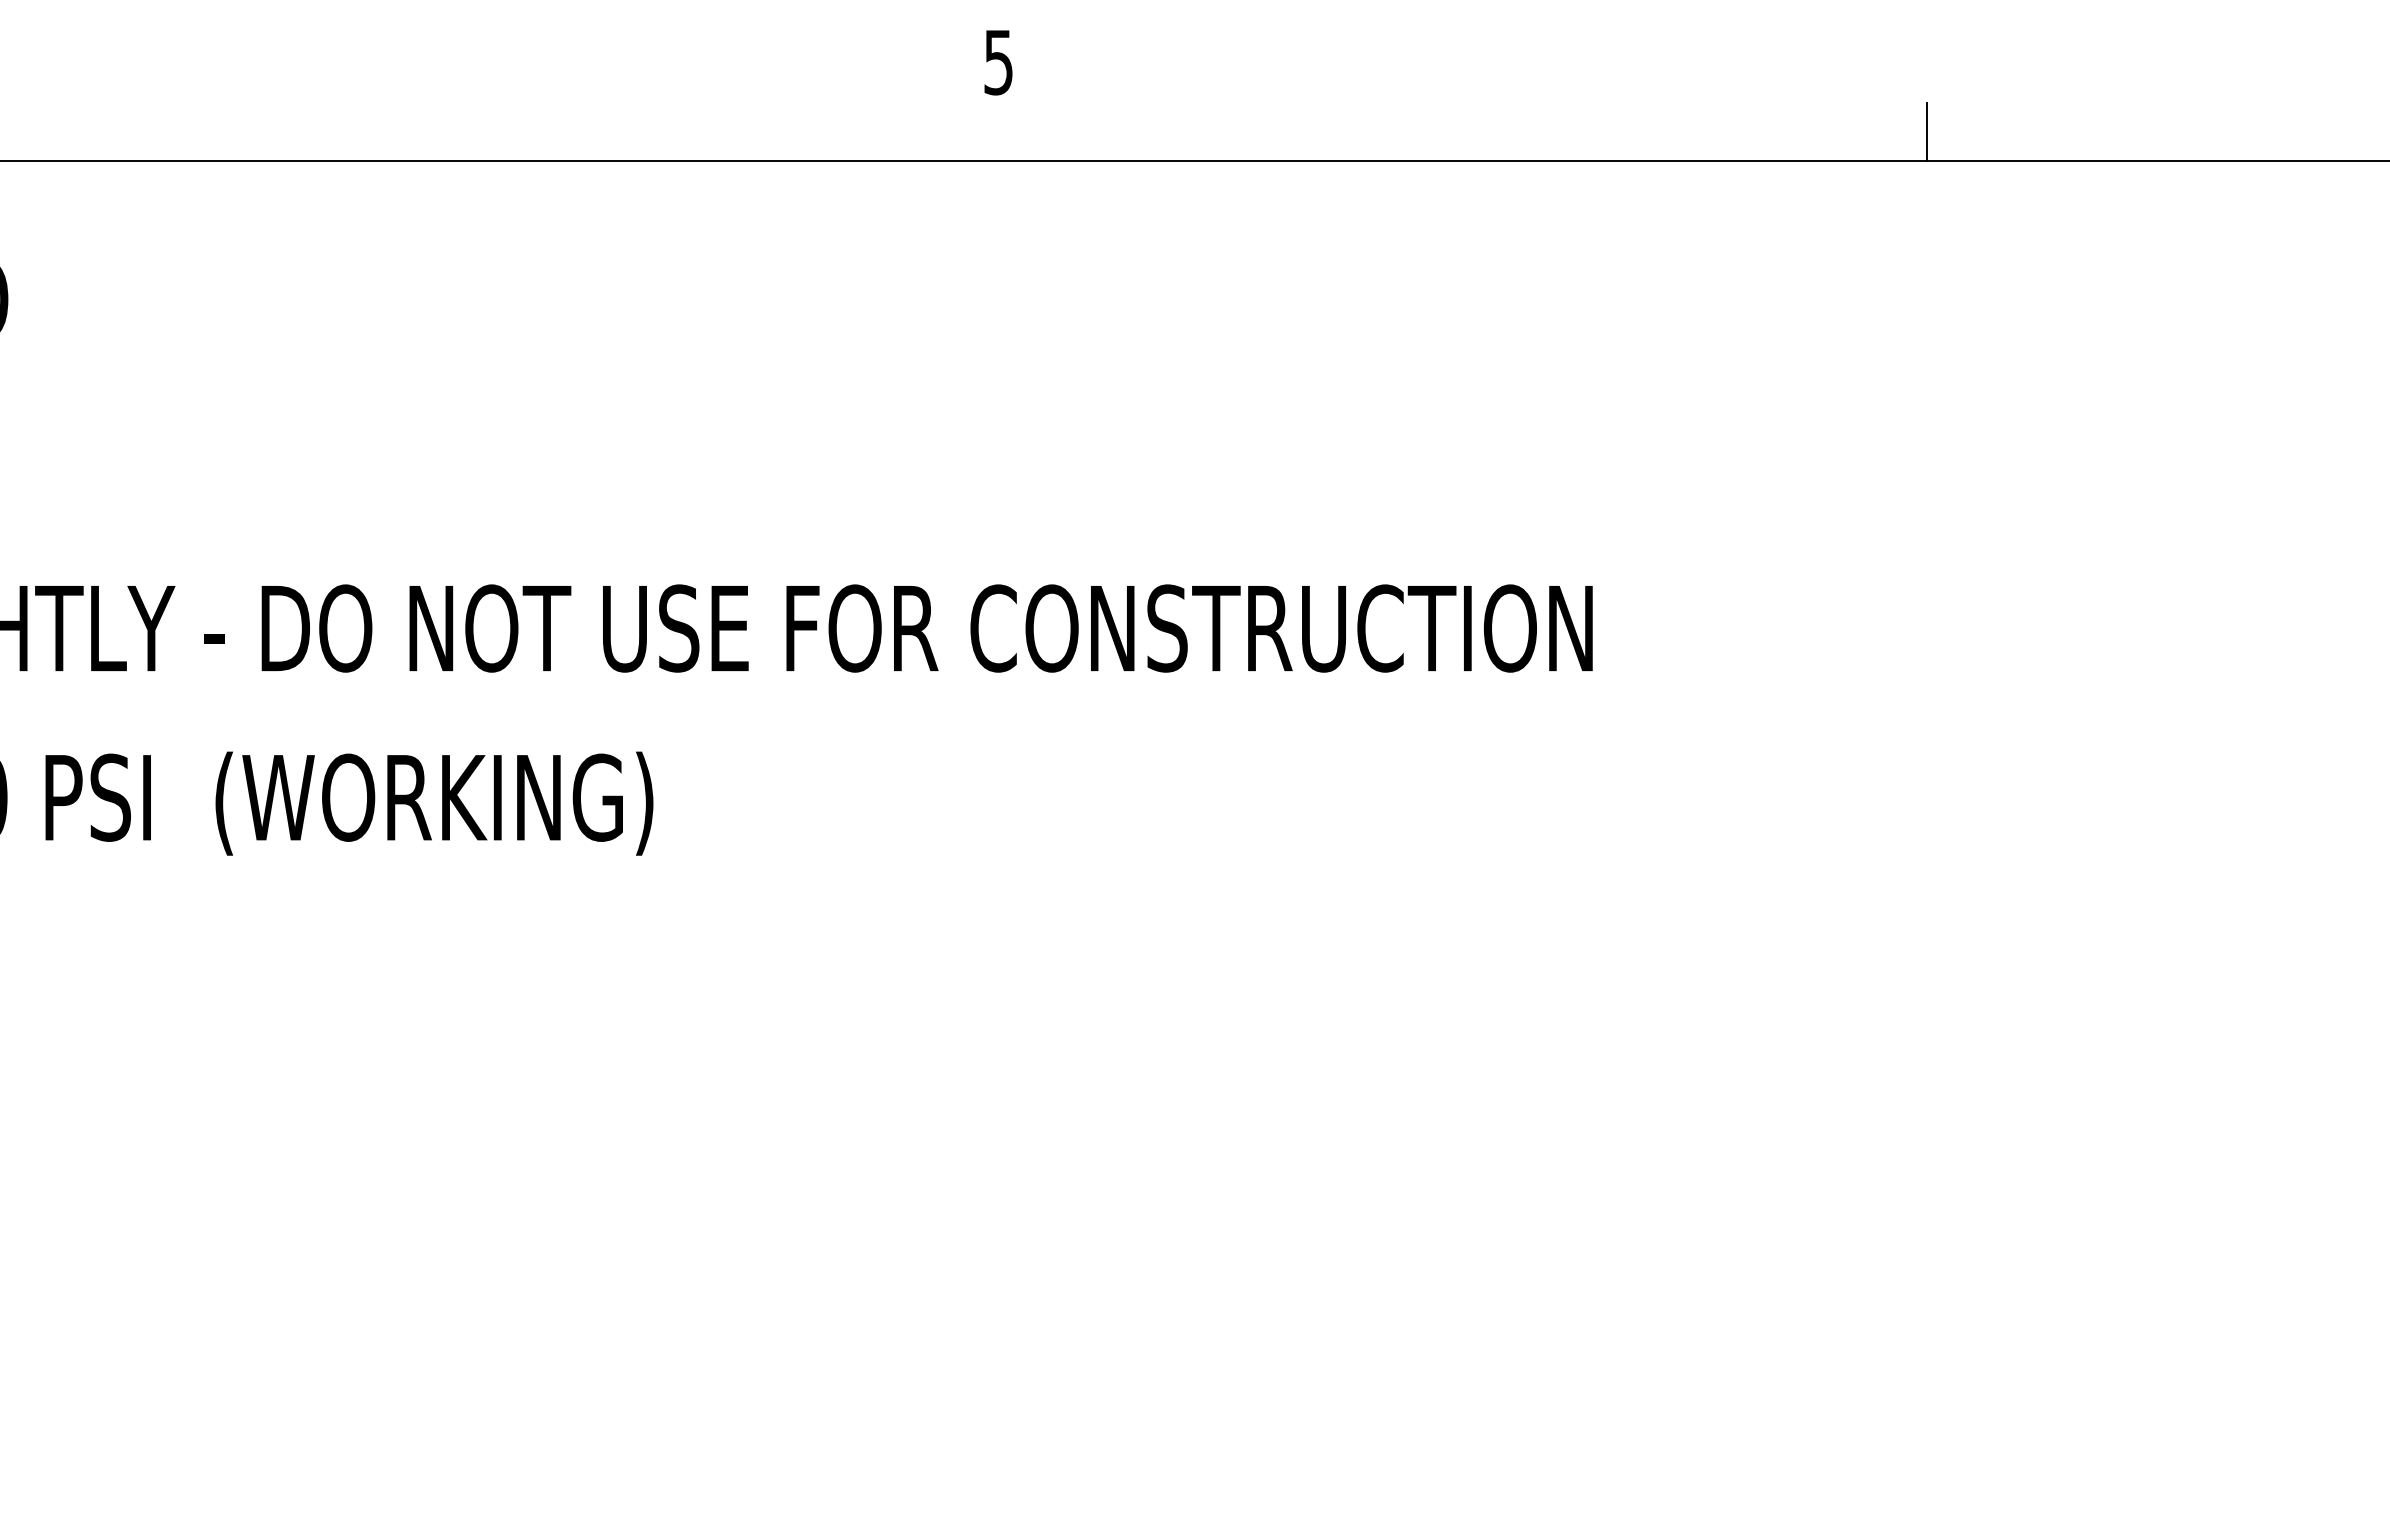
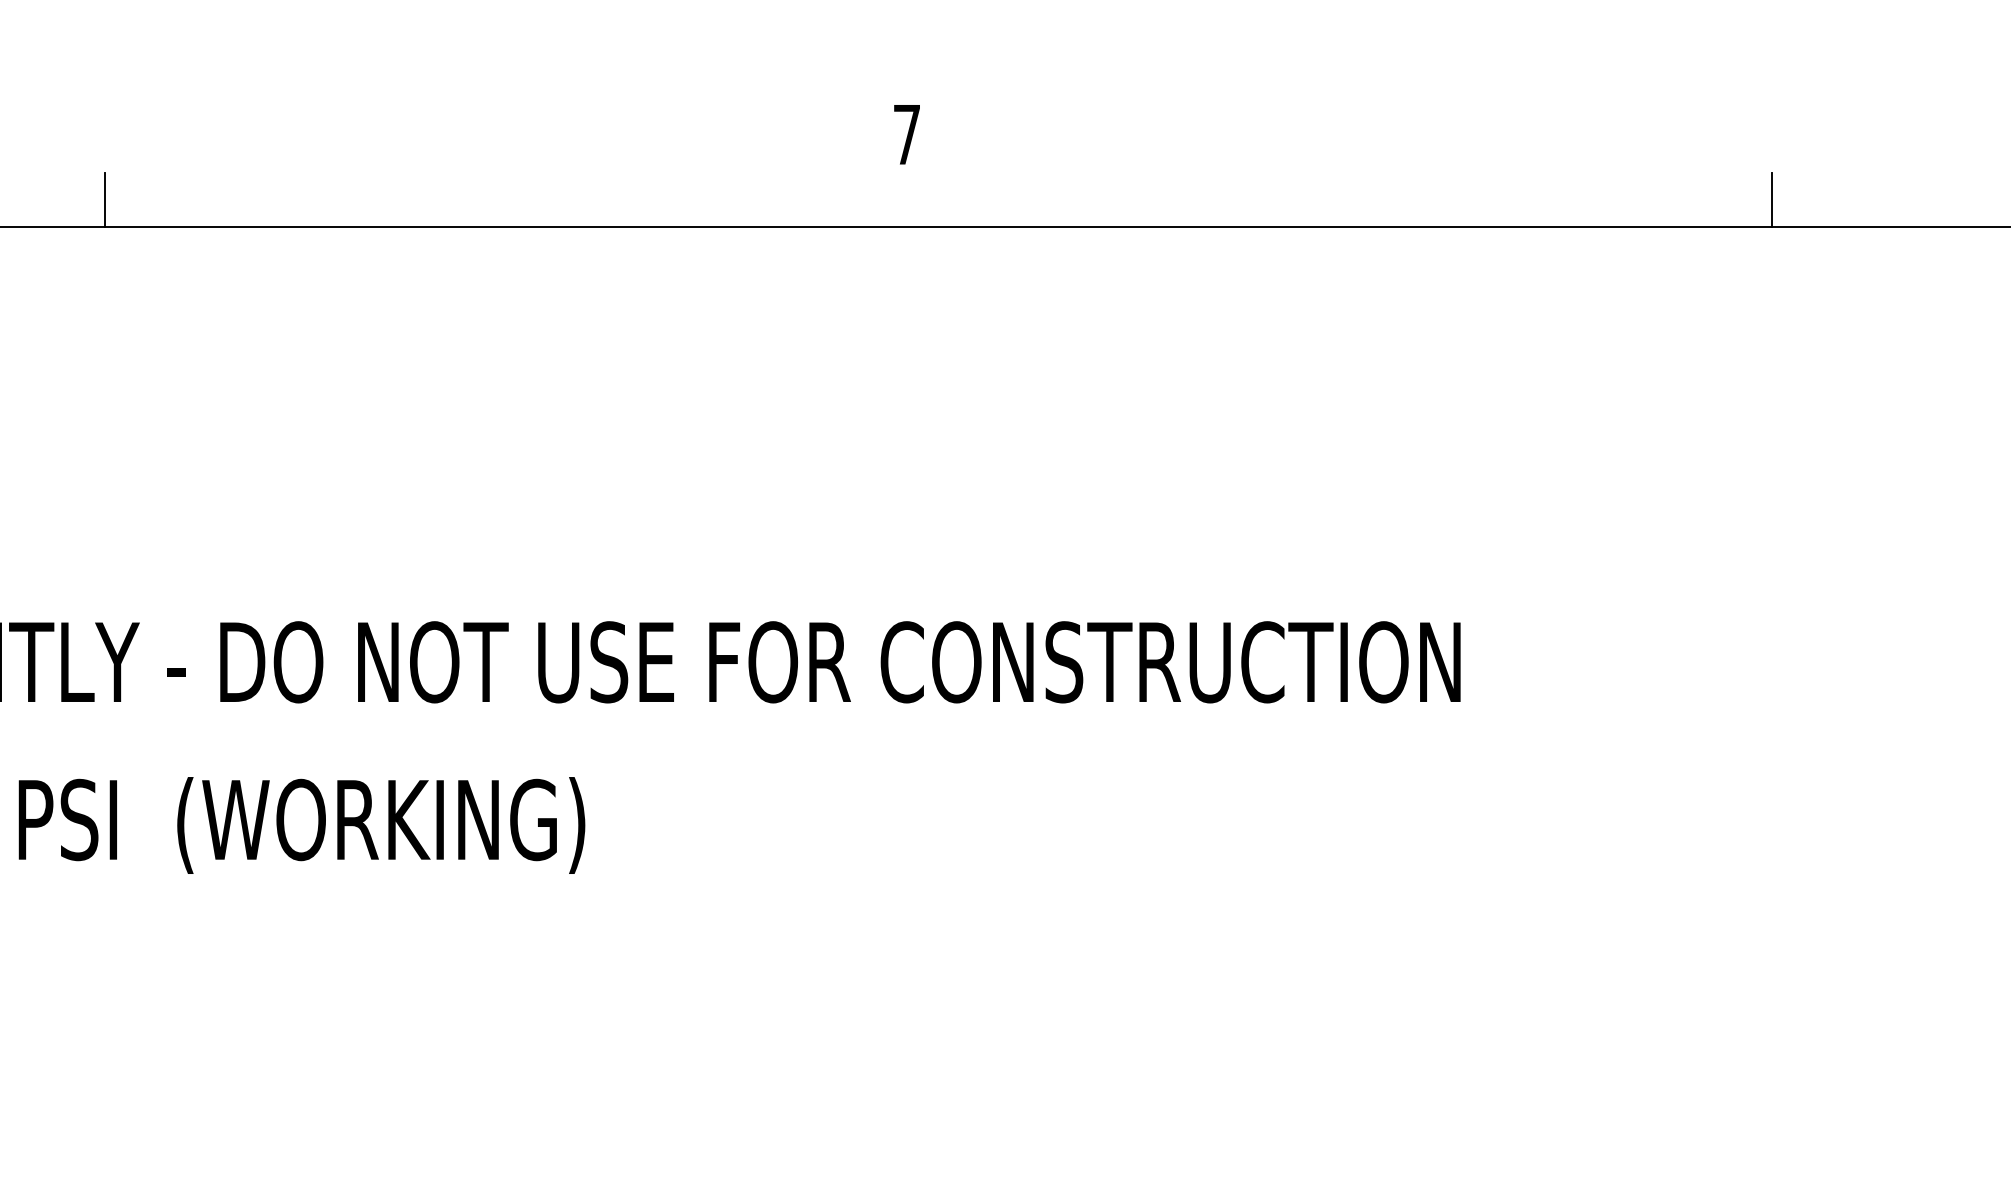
text: (998, 62) -> (906, 134), 5 -> 7
line: (137, 132) -> (104, 200), added

